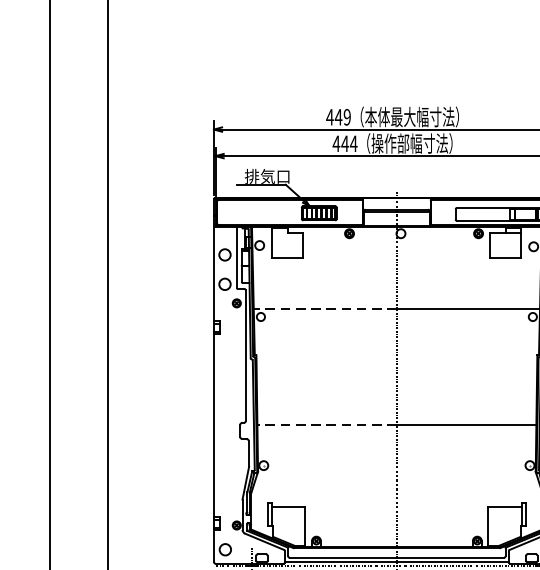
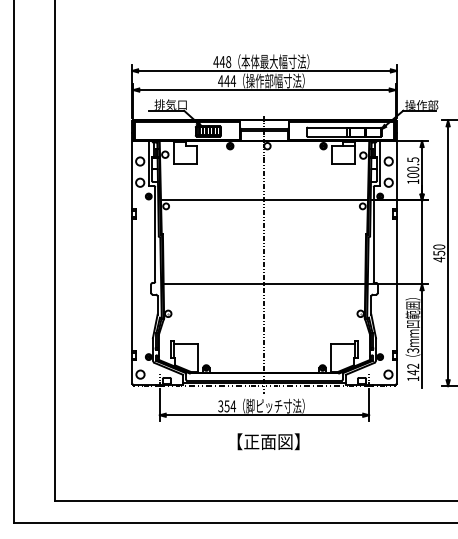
text: (347, 116) -> (228, 61), 449 -> 448
line: (324, 308) -> (212, 200), dashed -> solid
line: (326, 425) -> (213, 284), dashed -> solid

